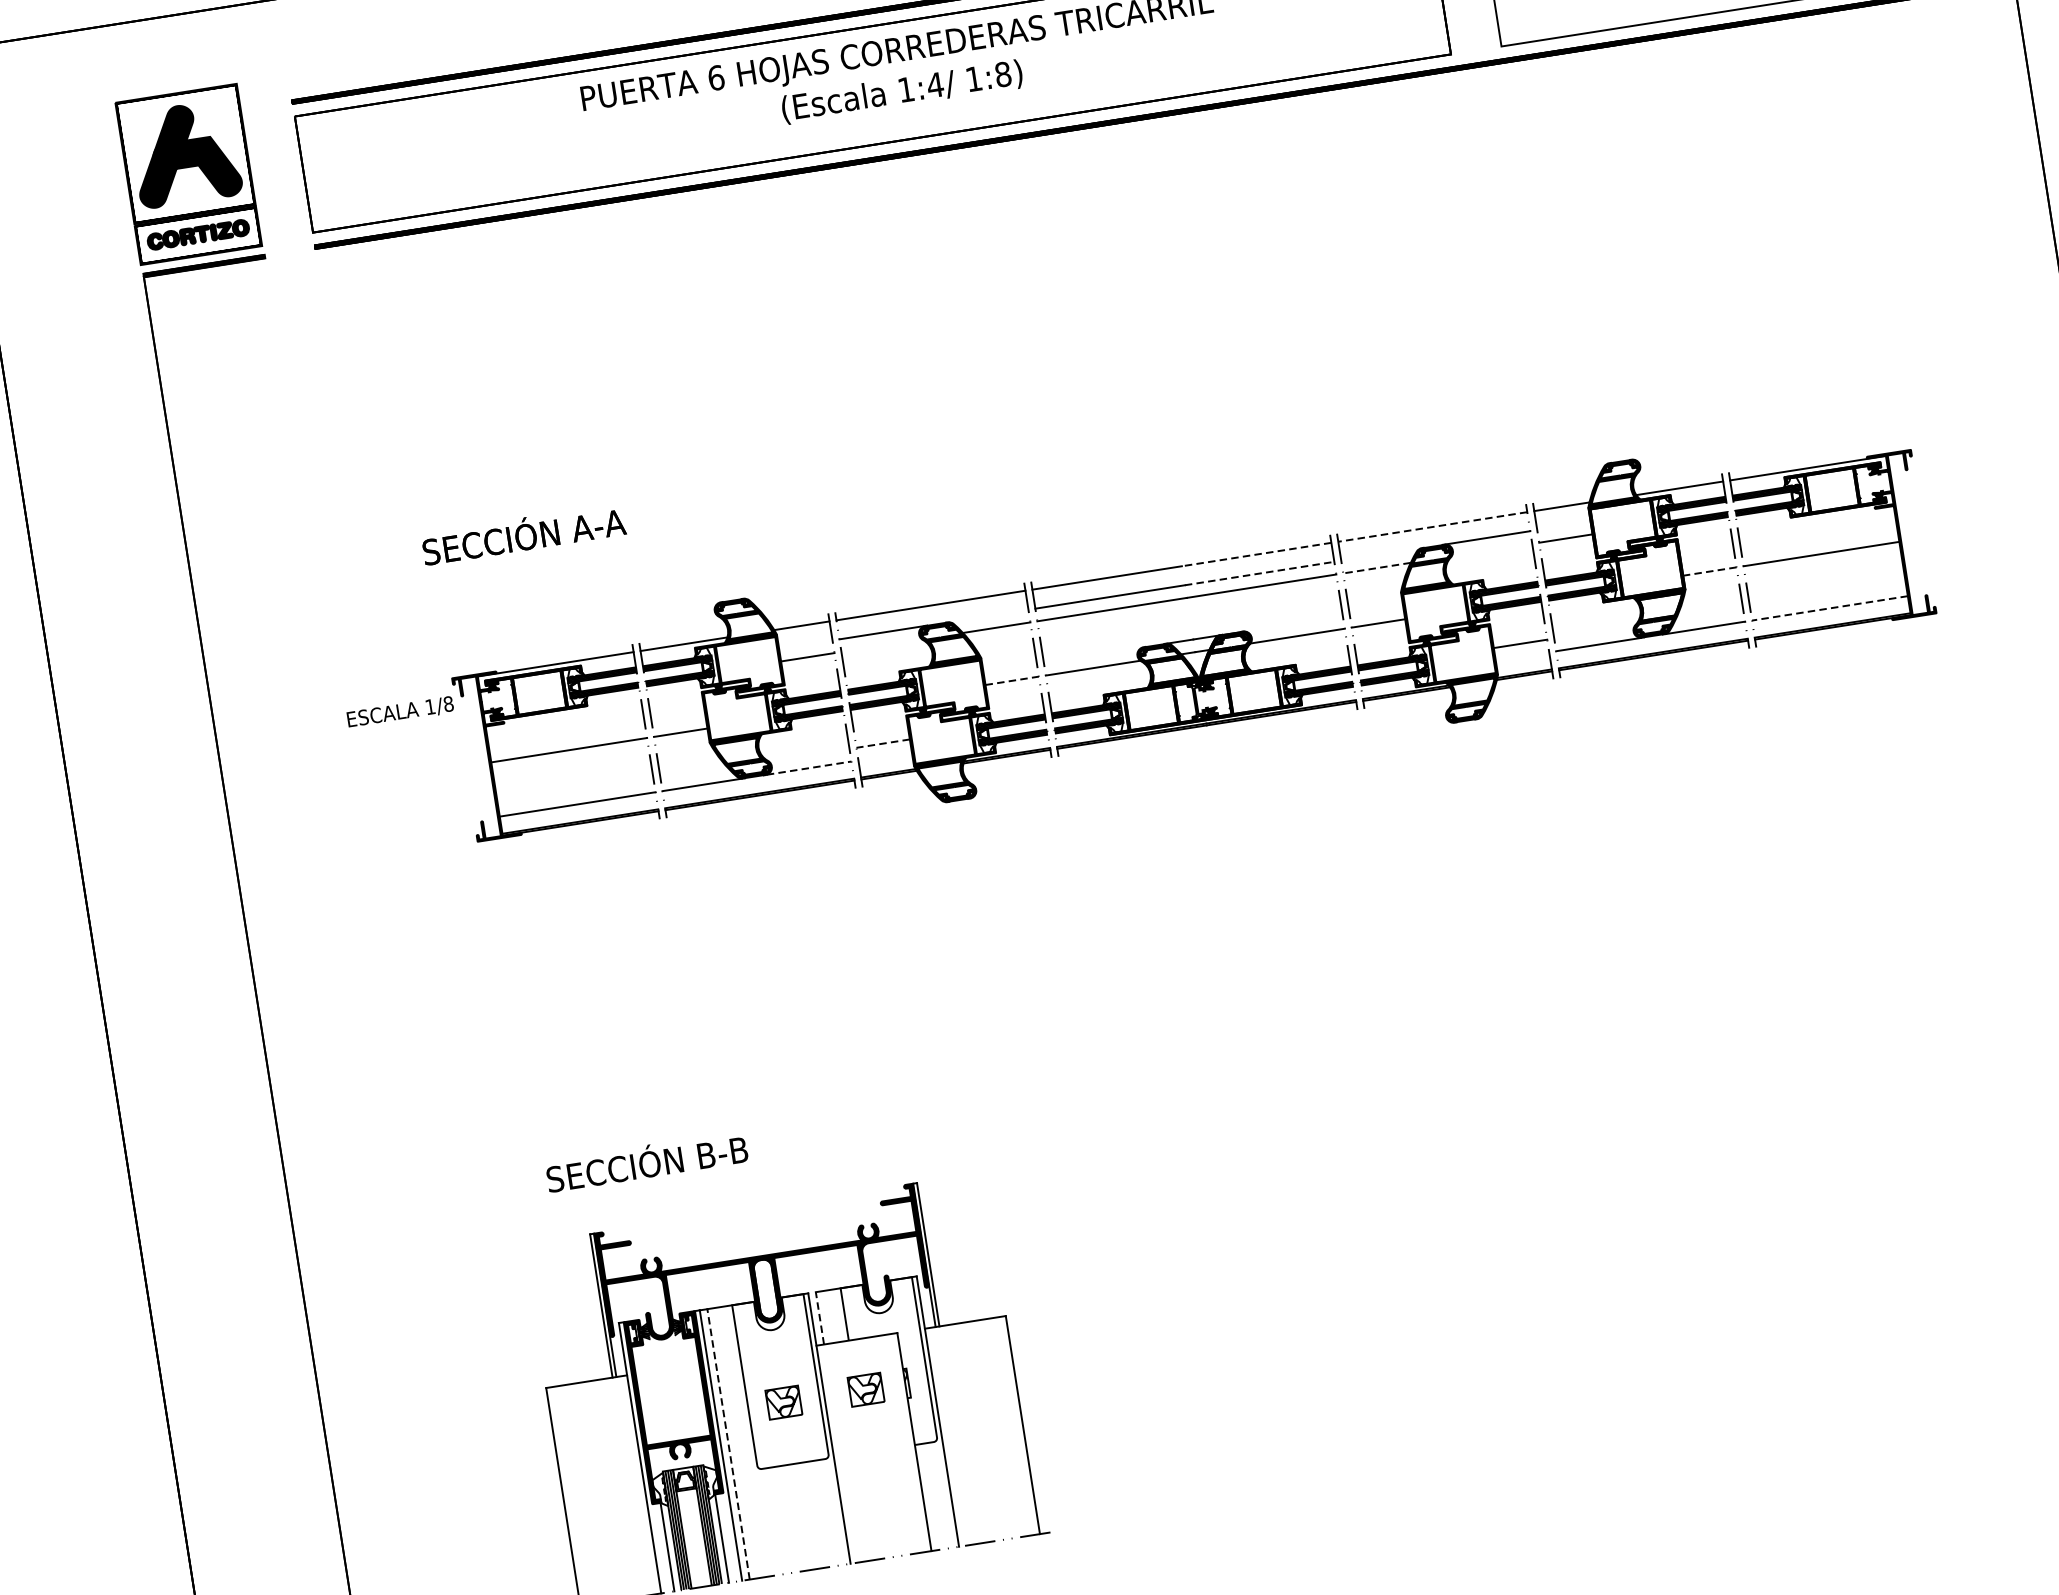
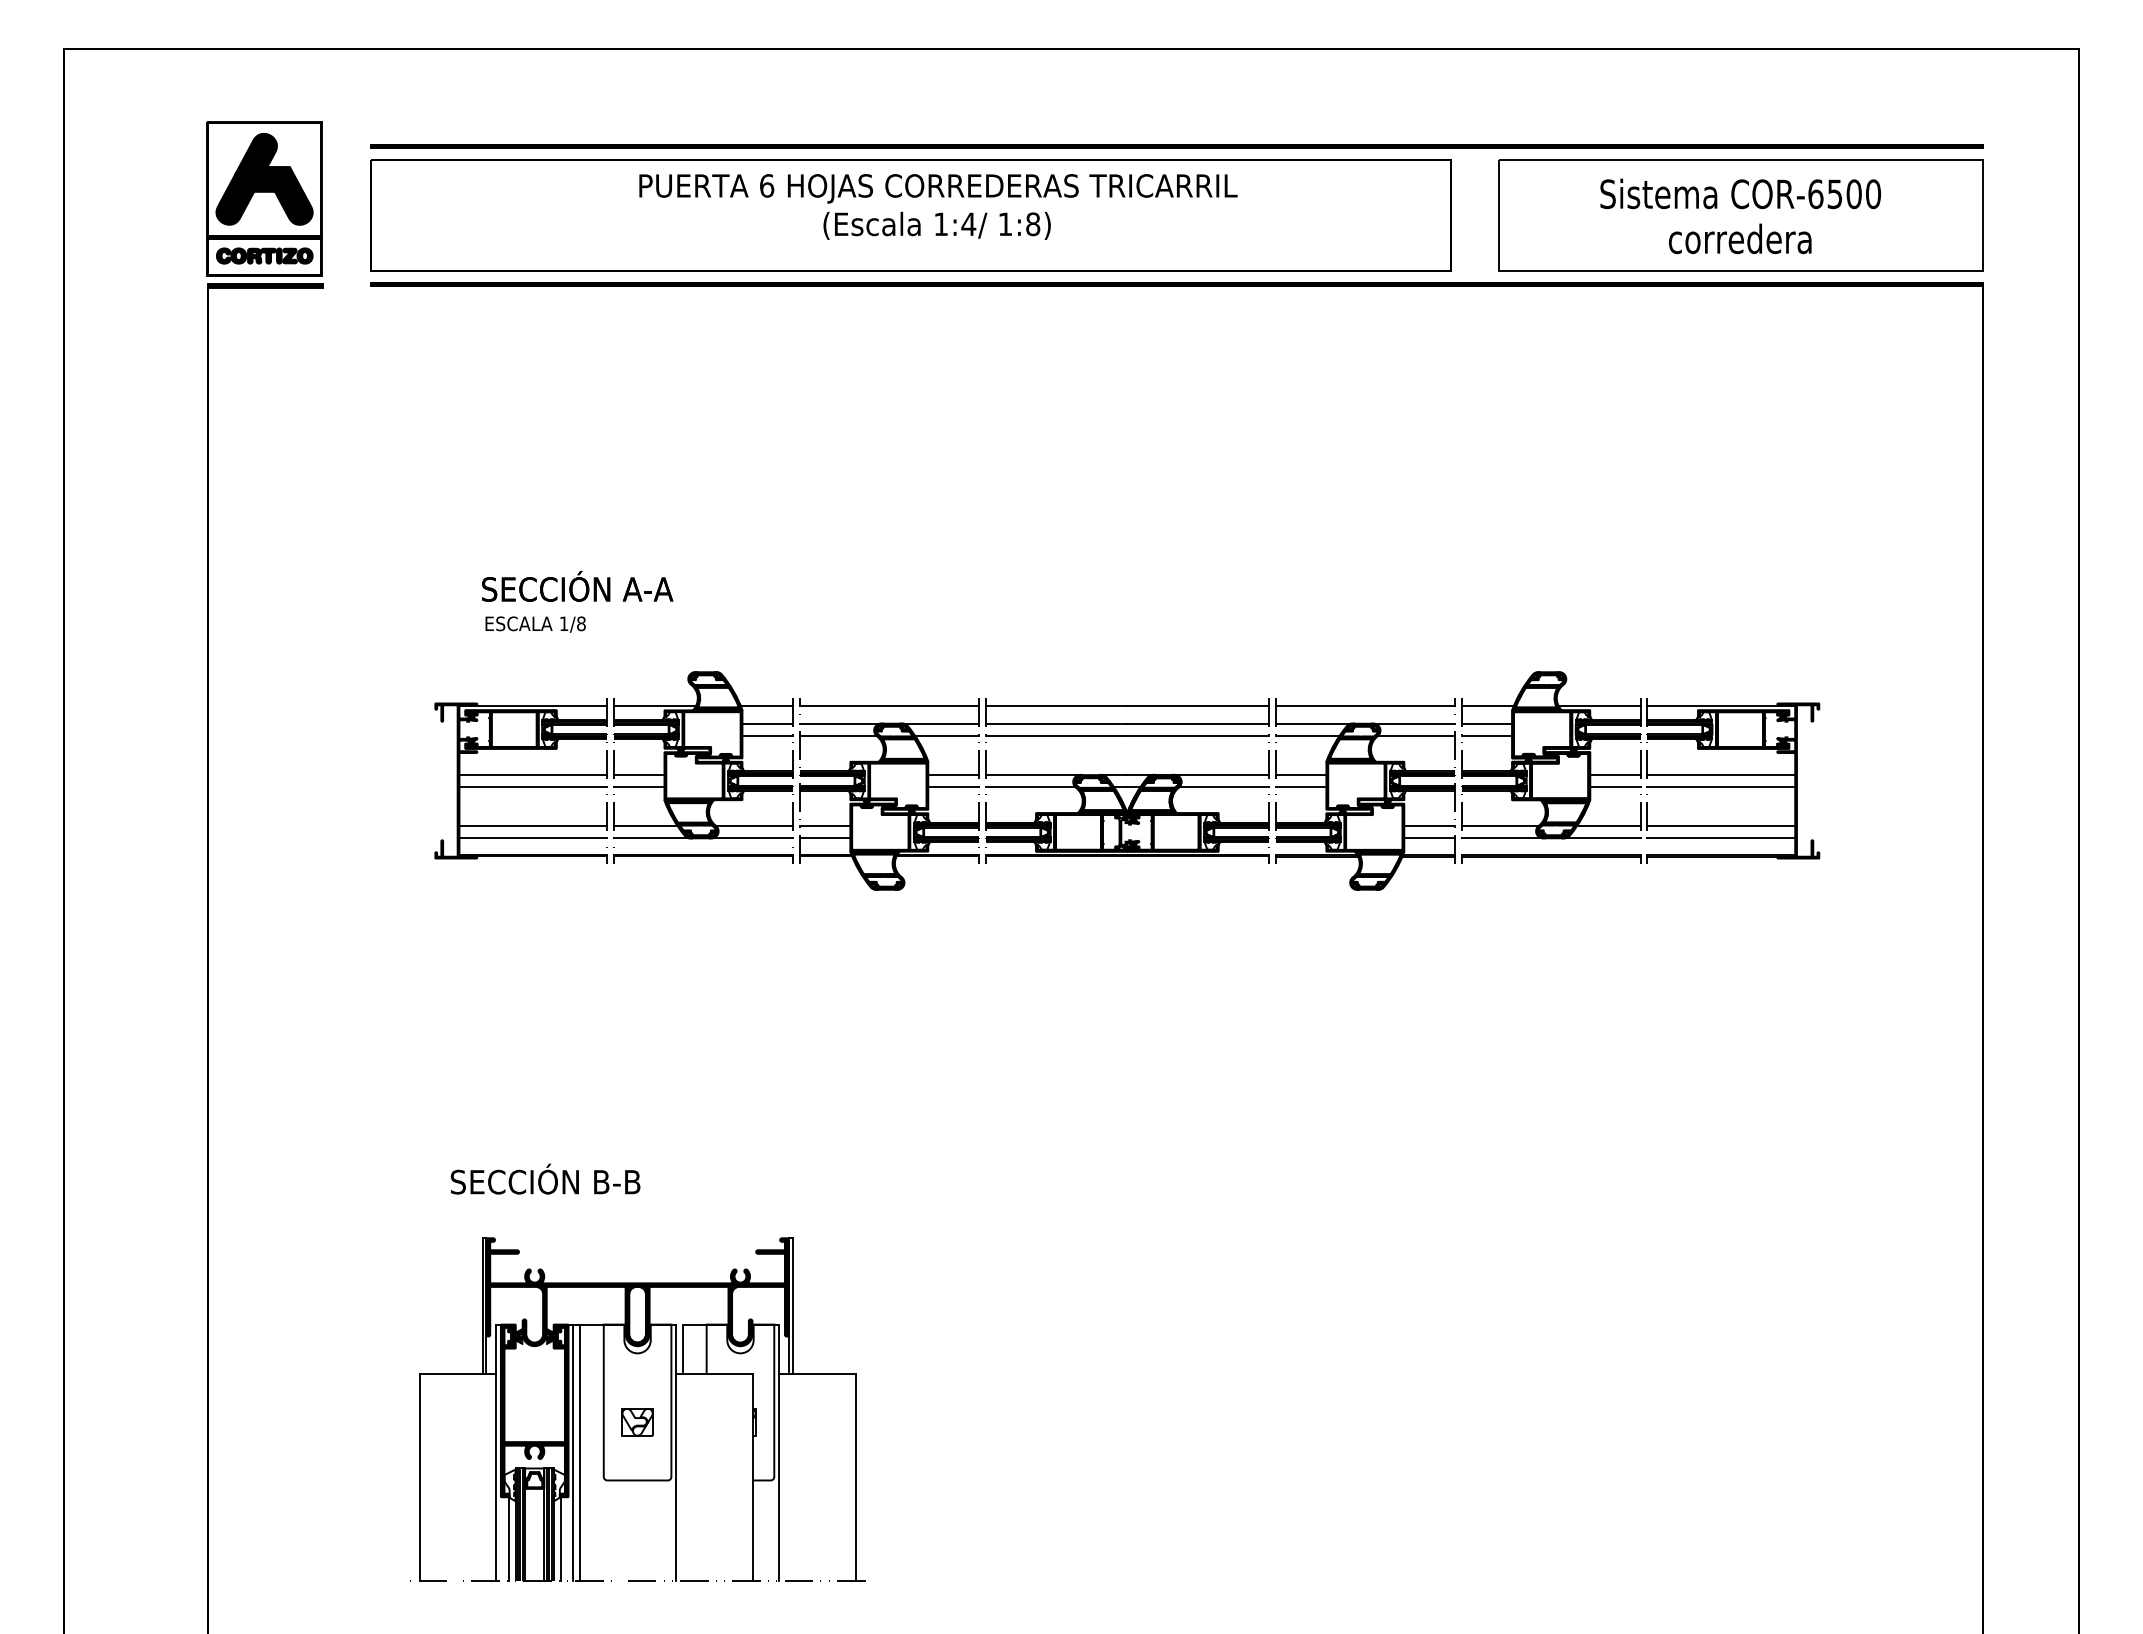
line: (1563, 525) -> (1486, 723), added
line: (1432, 526) -> (1365, 705), dashed -> solid
text: (523, 534) -> (577, 586), moved
line: (1819, 540) -> (1721, 774), added
line: (1491, 550) -> (1416, 735), added
line: (1256, 554) -> (1198, 705), dashed -> solid
line: (1381, 554) -> (1313, 723), added
line: (1707, 558) -> (1615, 774), added
line: (1376, 568) -> (1307, 735), dashed -> solid
line: (1708, 571) -> (1614, 786), dashed -> solid
line: (1259, 573) -> (1198, 723), dashed -> solid
line: (1828, 595) -> (1721, 826), added
line: (1830, 608) -> (1721, 838), dashed -> solid
line: (1375, 610) -> (1300, 774), added
line: (1709, 614) -> (1608, 826), added
line: (987, 616) -> (940, 723), added
line: (1293, 624) -> (1222, 775), added
line: (1594, 632) -> (1499, 826), added
line: (805, 644) -> (767, 723), added
line: (881, 645) -> (837, 735), added
line: (1093, 655) -> (1032, 775), added
line: (1522, 656) -> (1429, 838), added
line: (1010, 668) -> (953, 775), added
line: (1013, 681) -> (954, 787), dashed -> solid
text: (400, 712) -> (535, 624), moved
line: (678, 720) -> (638, 775), added
line: (567, 738) -> (533, 775), added
line: (882, 743) -> (824, 826), dashed -> solid
line: (808, 755) -> (754, 826), added
line: (884, 756) -> (824, 838), added
line: (809, 768) -> (753, 838), dashed -> solid
line: (693, 773) -> (645, 826), added
line: (575, 791) -> (533, 826), added
line: (820, 1318) -> (683, 1349), dashed -> solid
part: (866, 1390) -> (715, 1422), removed
line: (728, 1443) -> (580, 1452), dashed -> solid

